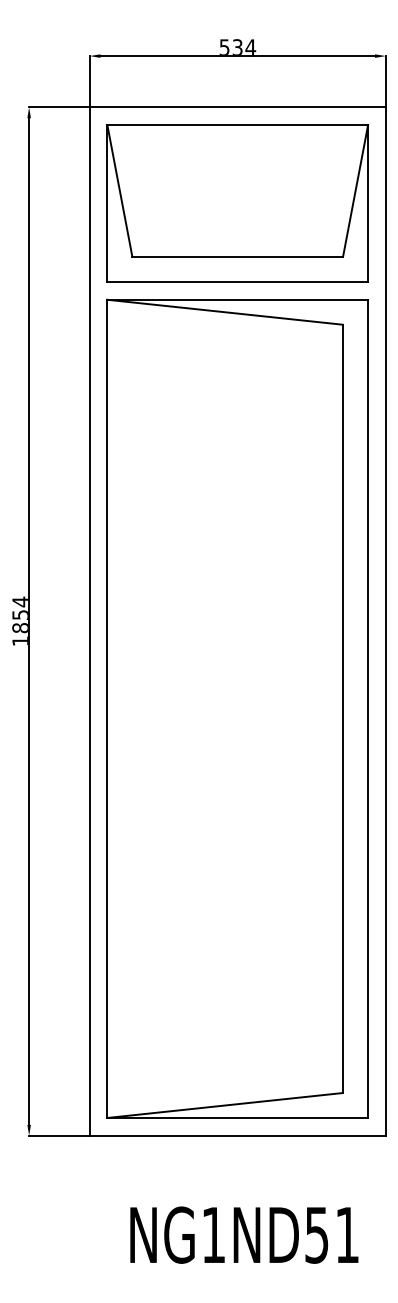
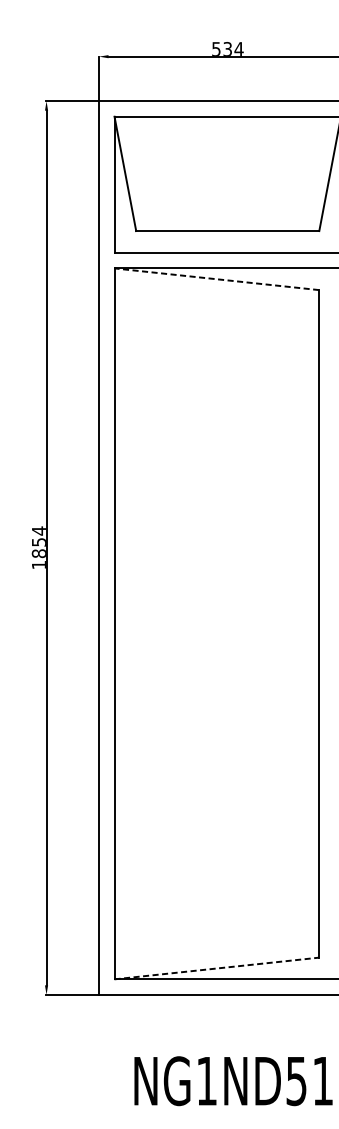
line: (224, 312) -> (216, 279), solid -> dashed
line: (225, 1105) -> (217, 968), solid -> dashed

